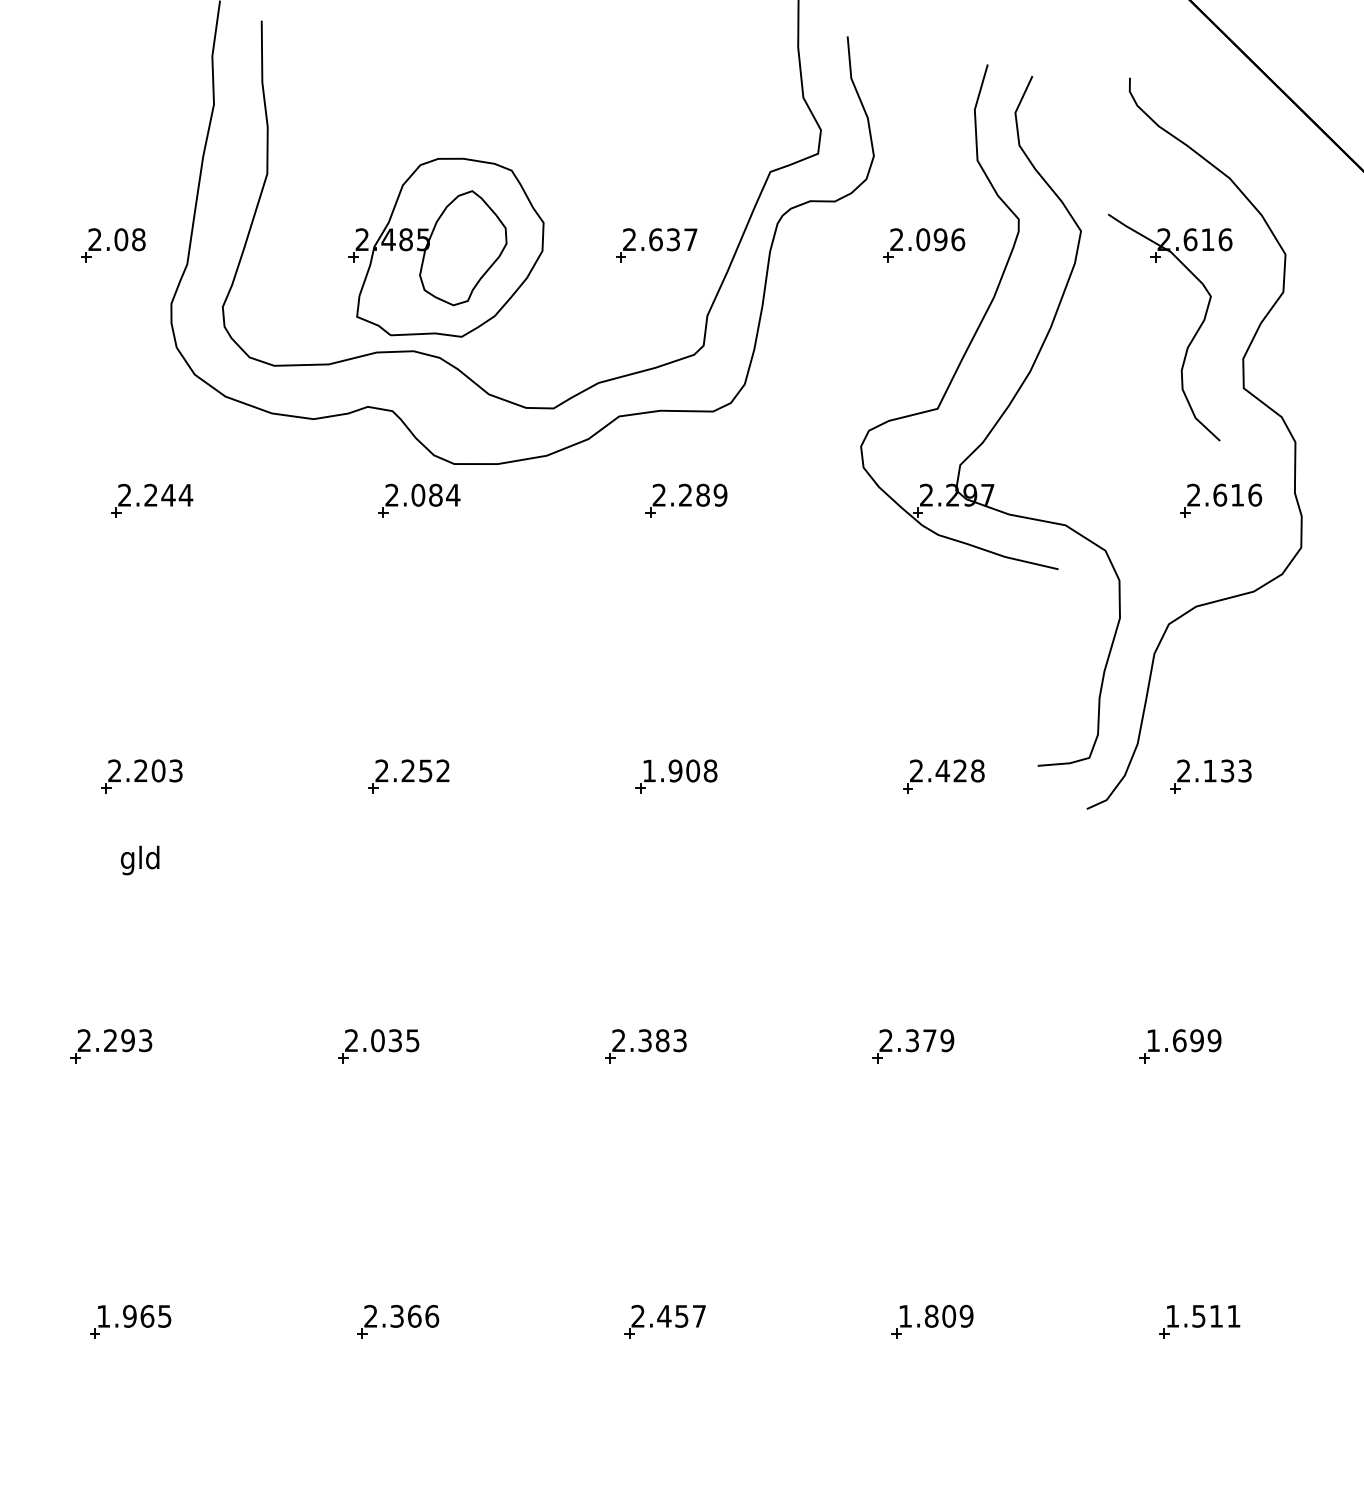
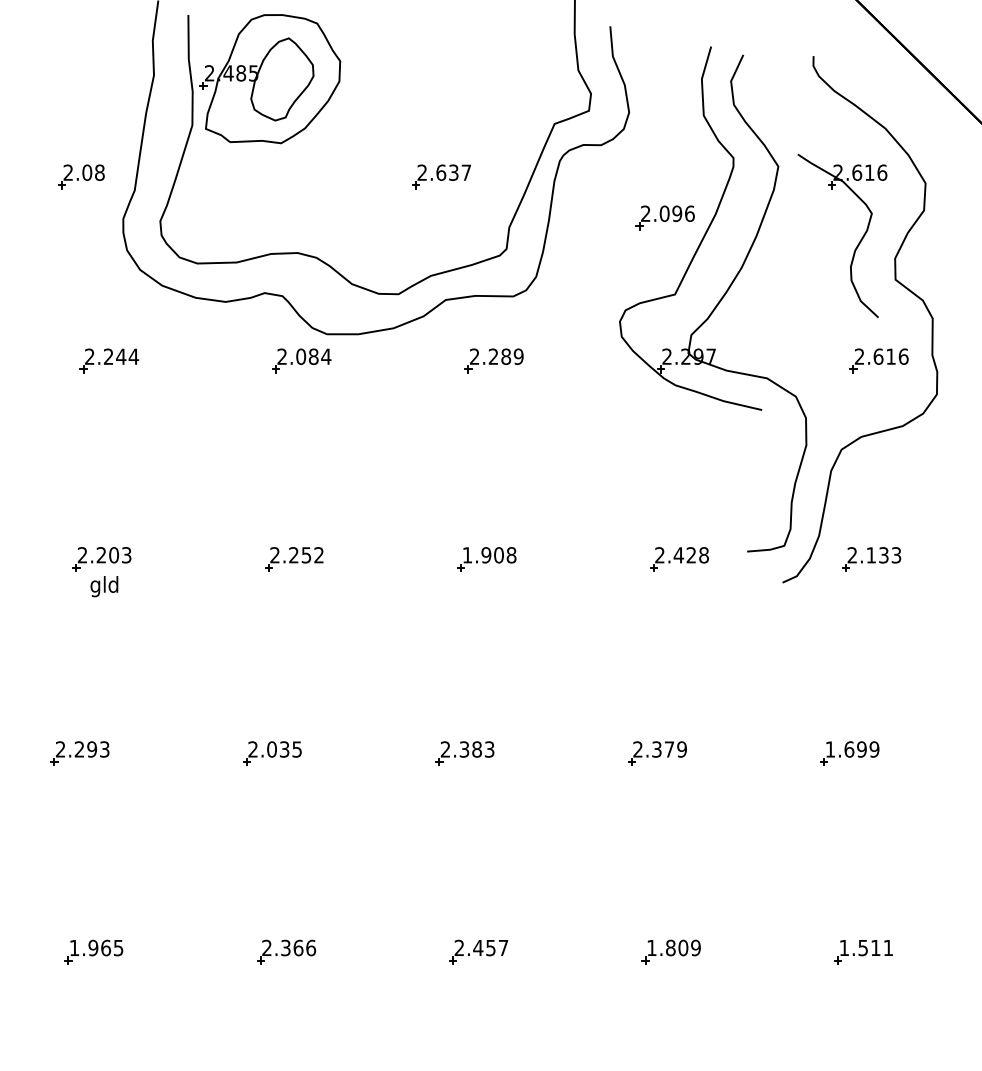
part: (656, 245) -> (441, 176), moved
part: (924, 245) -> (665, 217), moved
part: (446, 247) -> (270, 78), moved
text: (139, 860) -> (103, 586), moved

